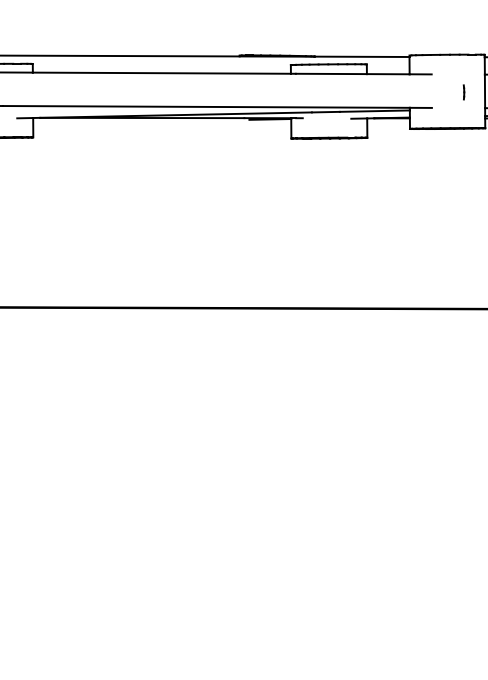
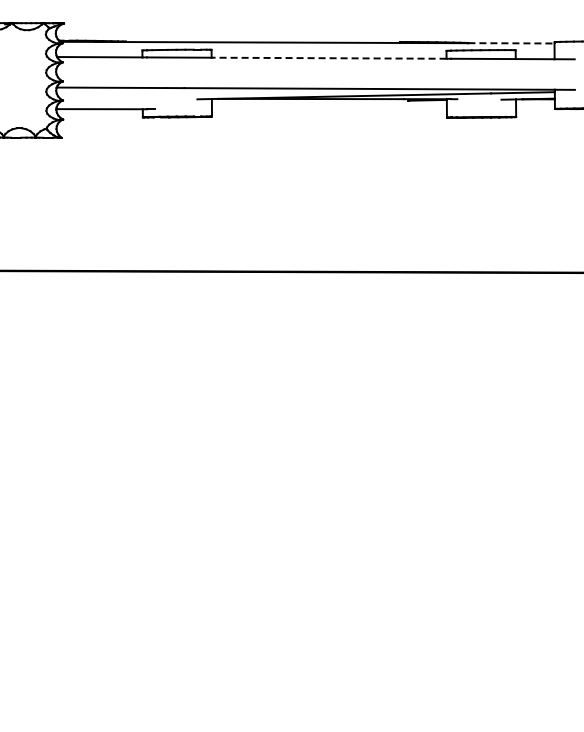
line: (362, 57) -> (511, 43), solid -> dashed
line: (161, 73) -> (328, 58), solid -> dashed

